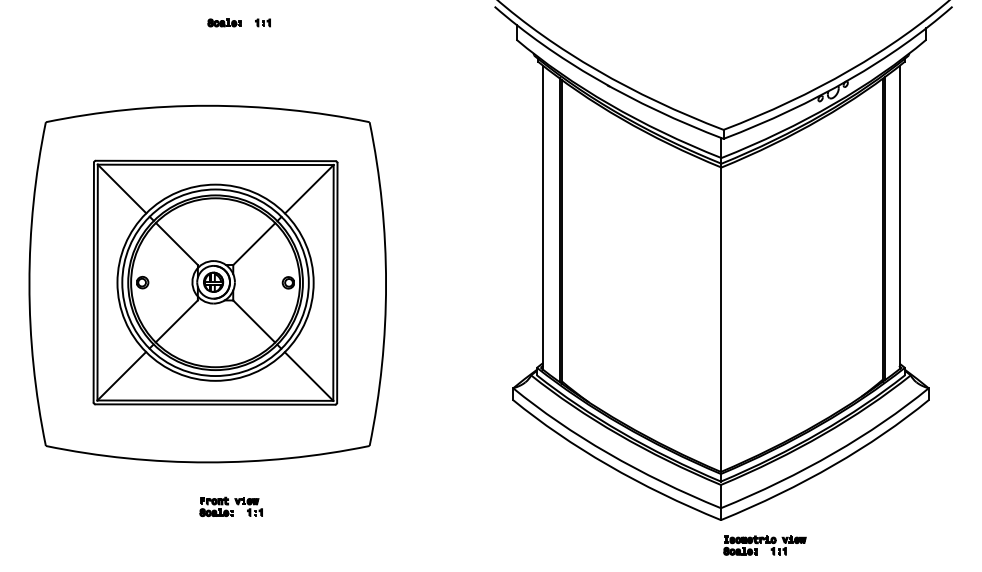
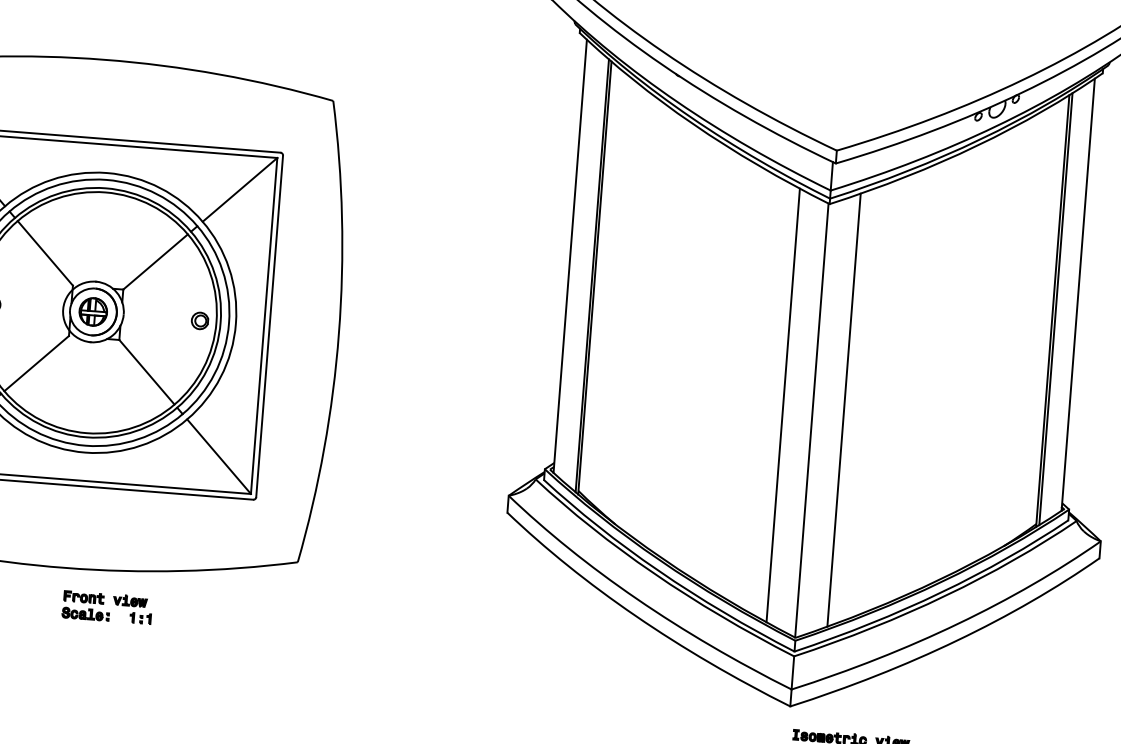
line: (699, 310) -> (782, 405), added
line: (742, 310) -> (843, 410), added
part: (230, 506) -> (106, 607), moved

